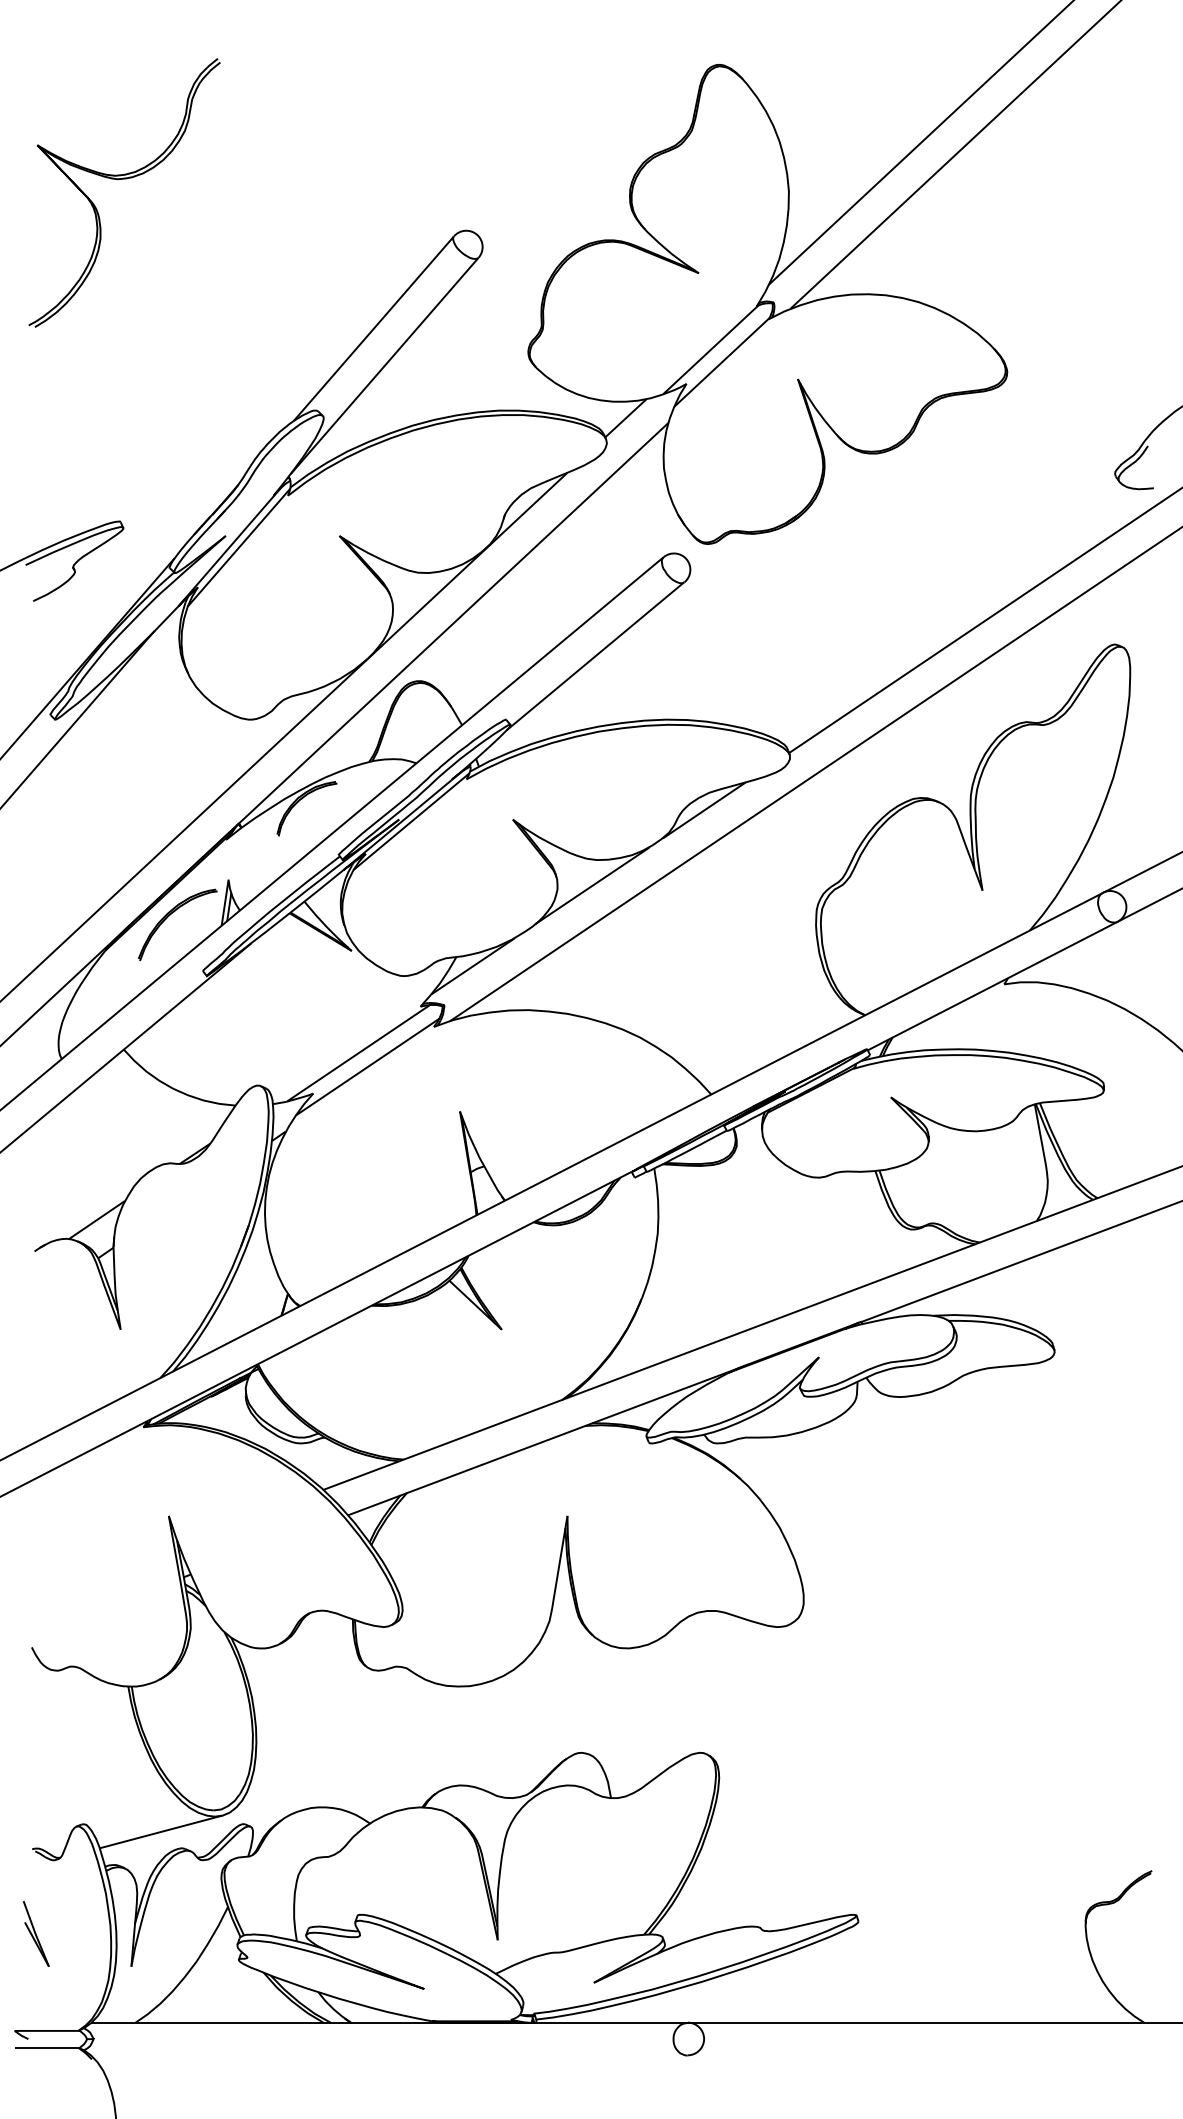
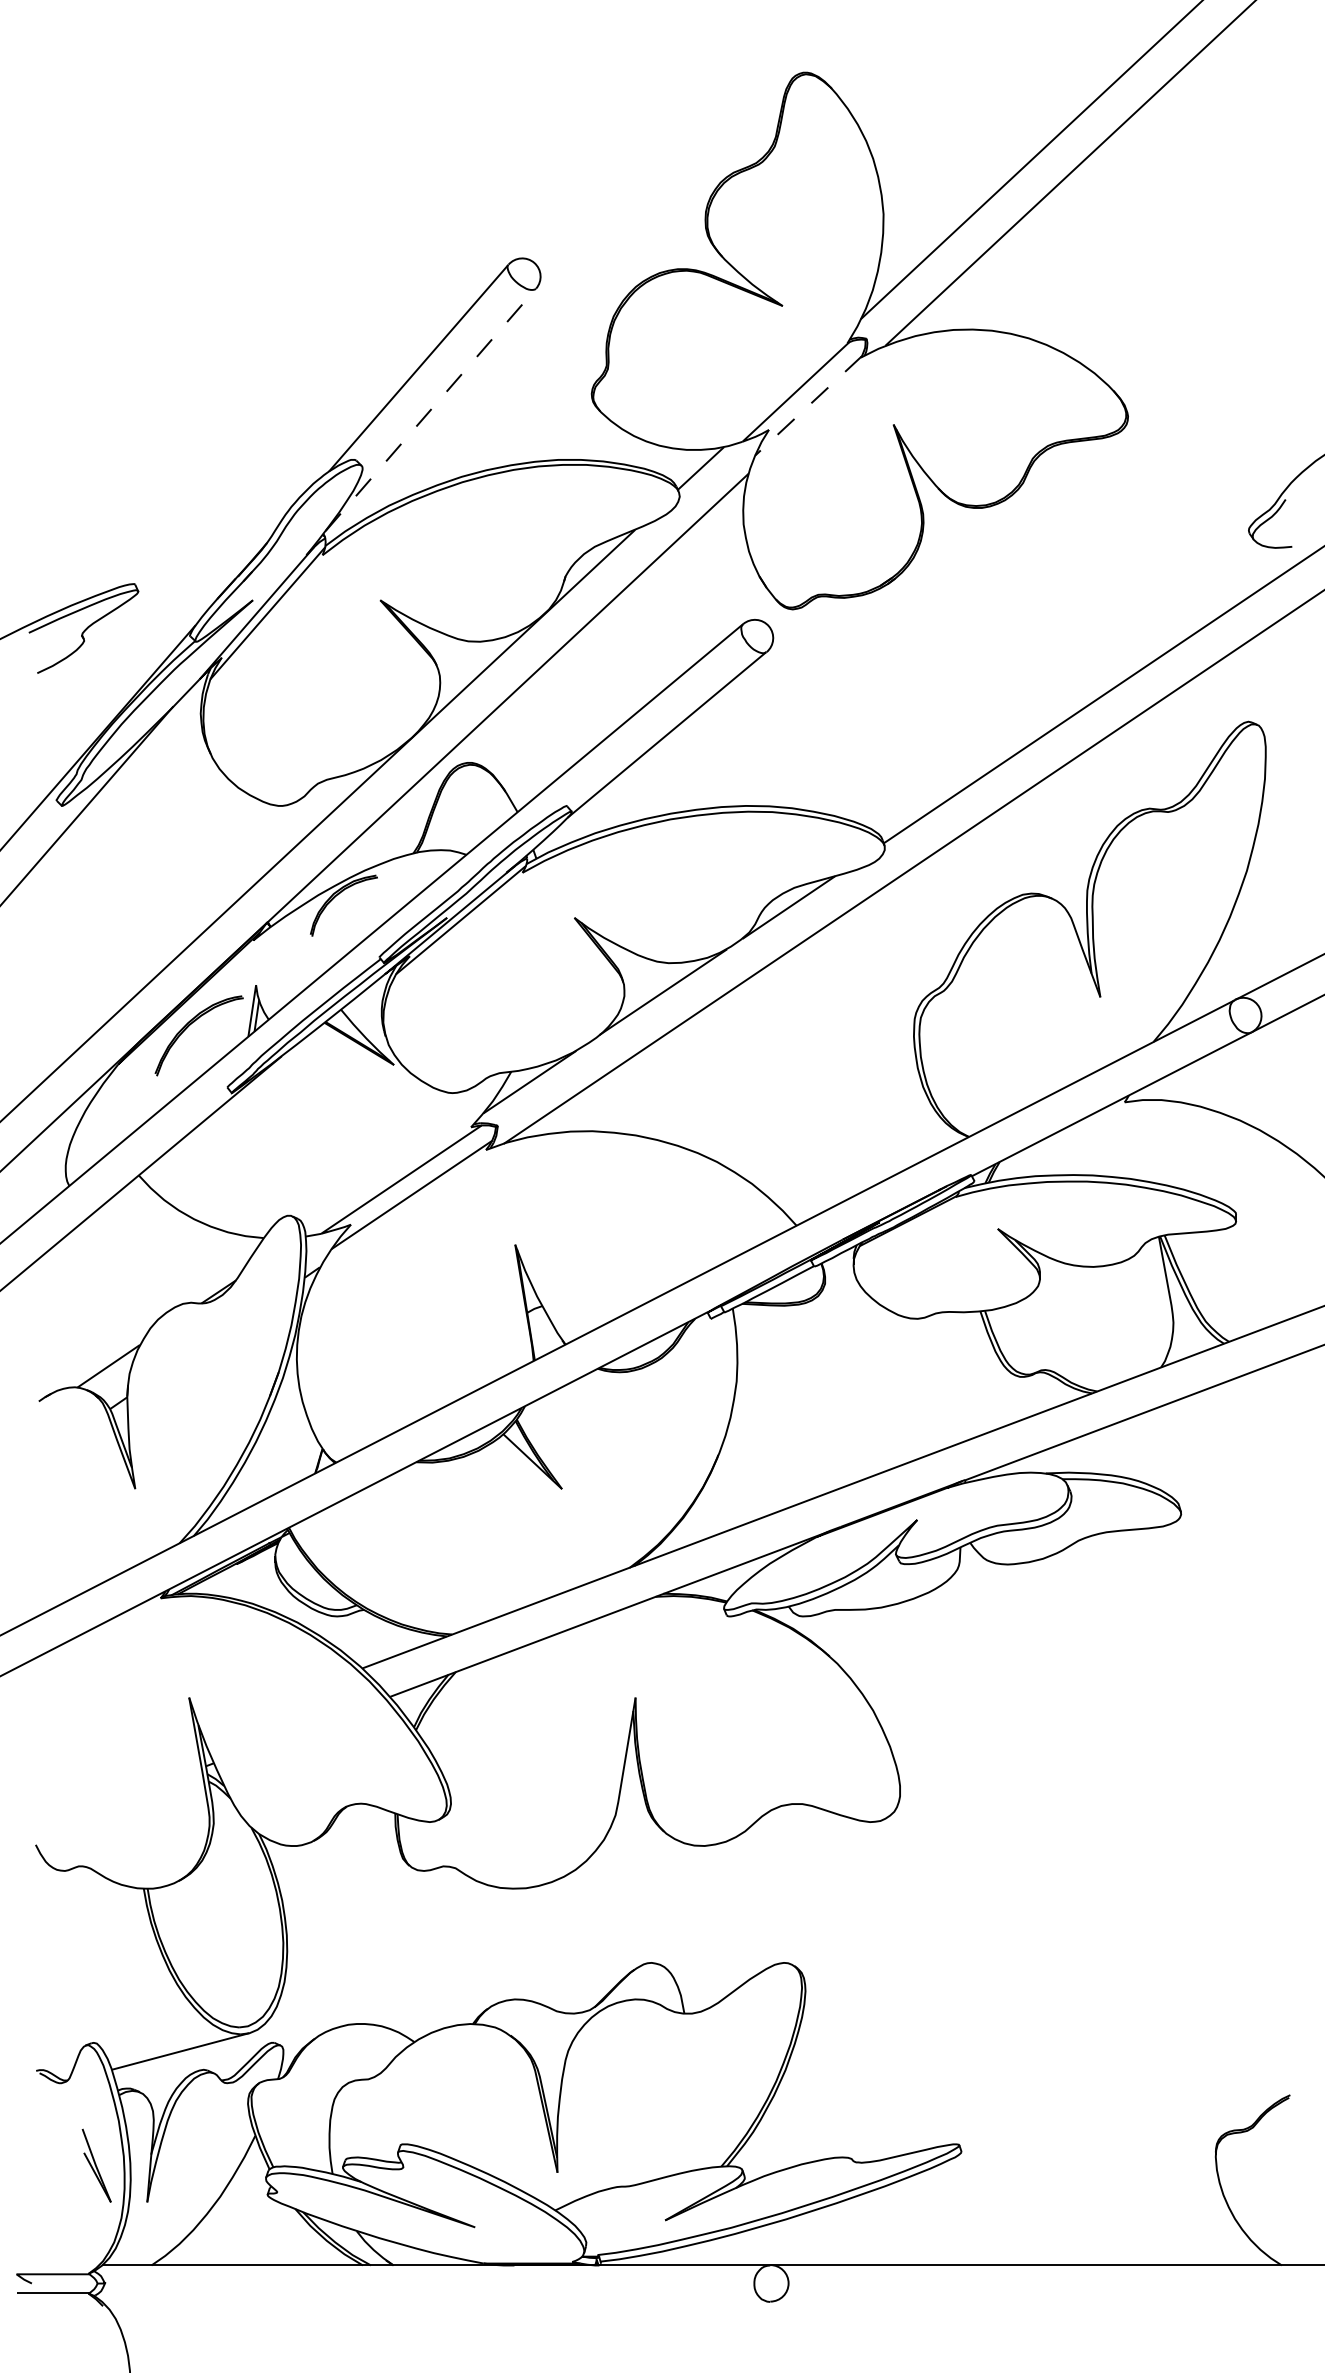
part: (123, 179) -> (138, 201), removed
line: (721, 362) -> (808, 406), solid -> dashed
line: (385, 365) -> (431, 409), solid -> dashed
part: (36, 1933) -> (96, 2165), moved

